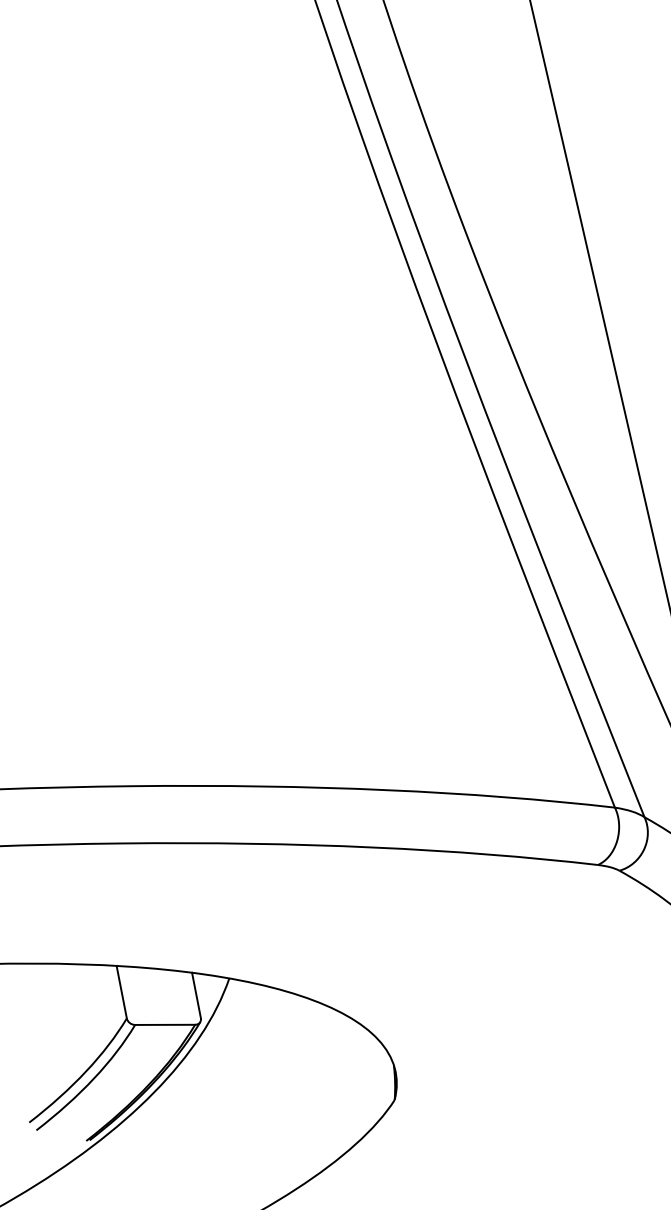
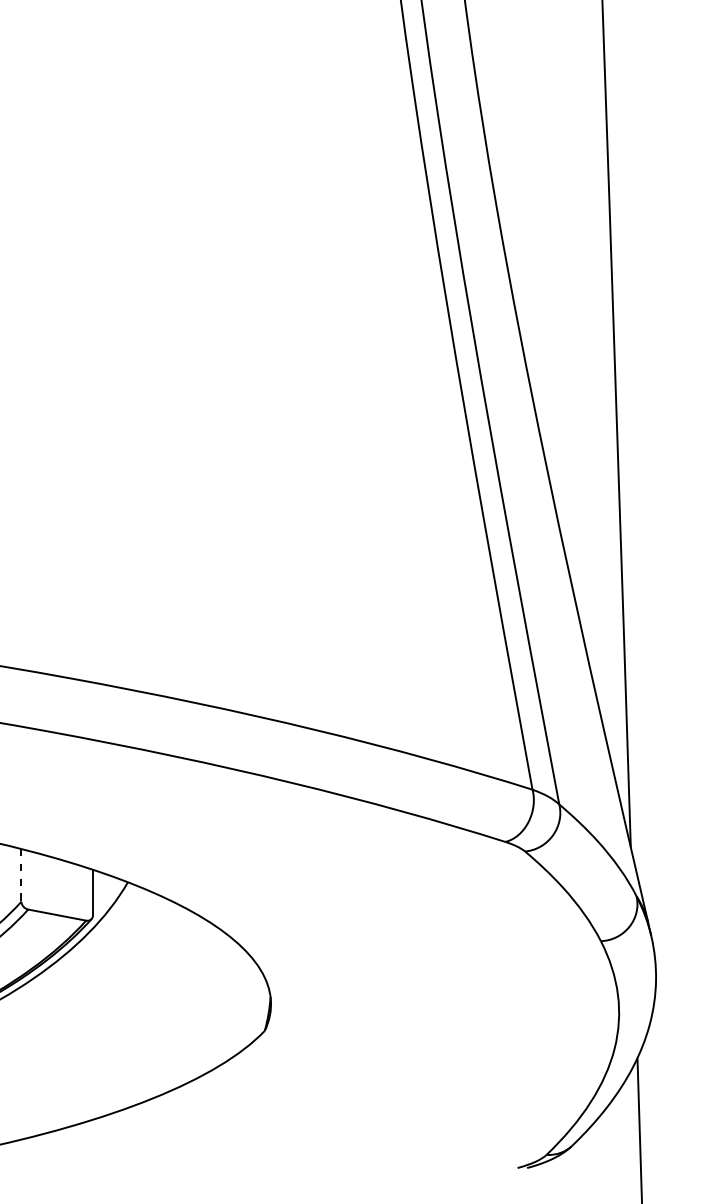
line: (121, 992) -> (21, 875), solid -> dashed

